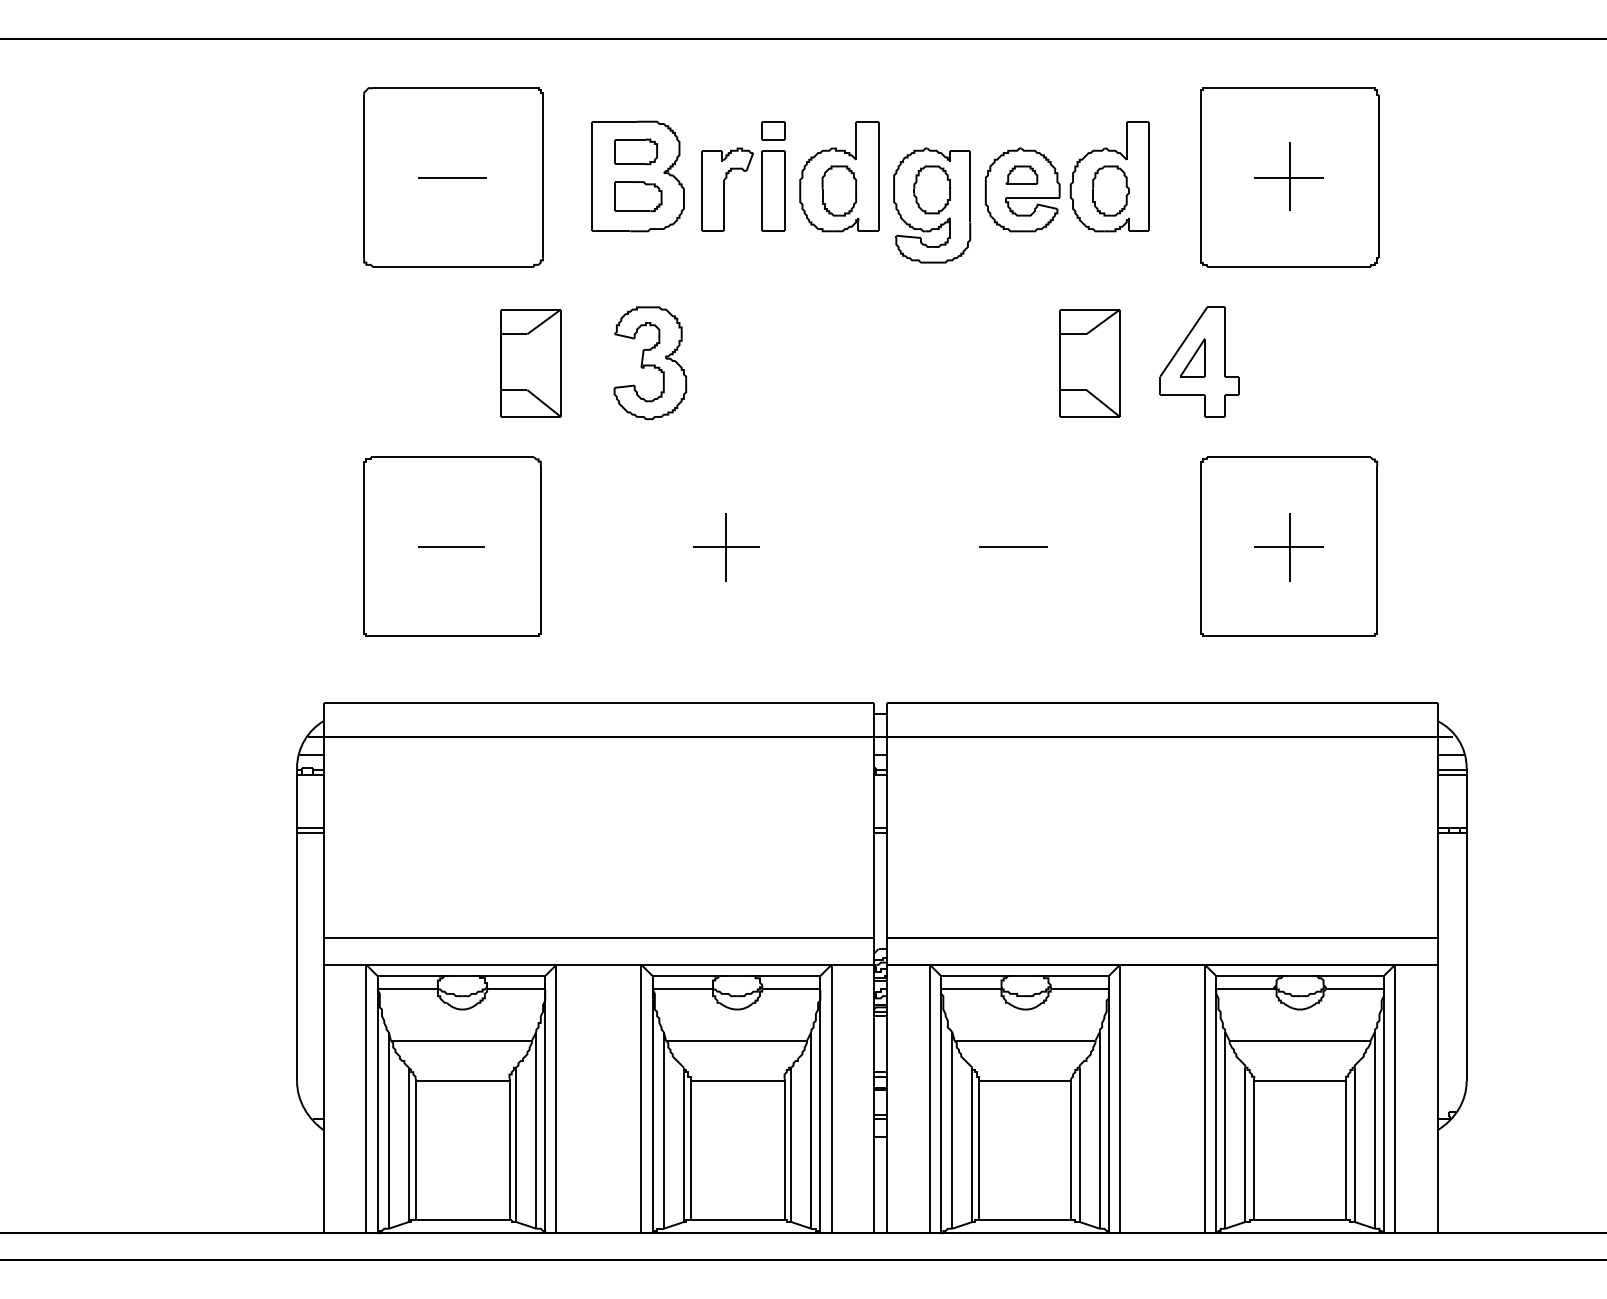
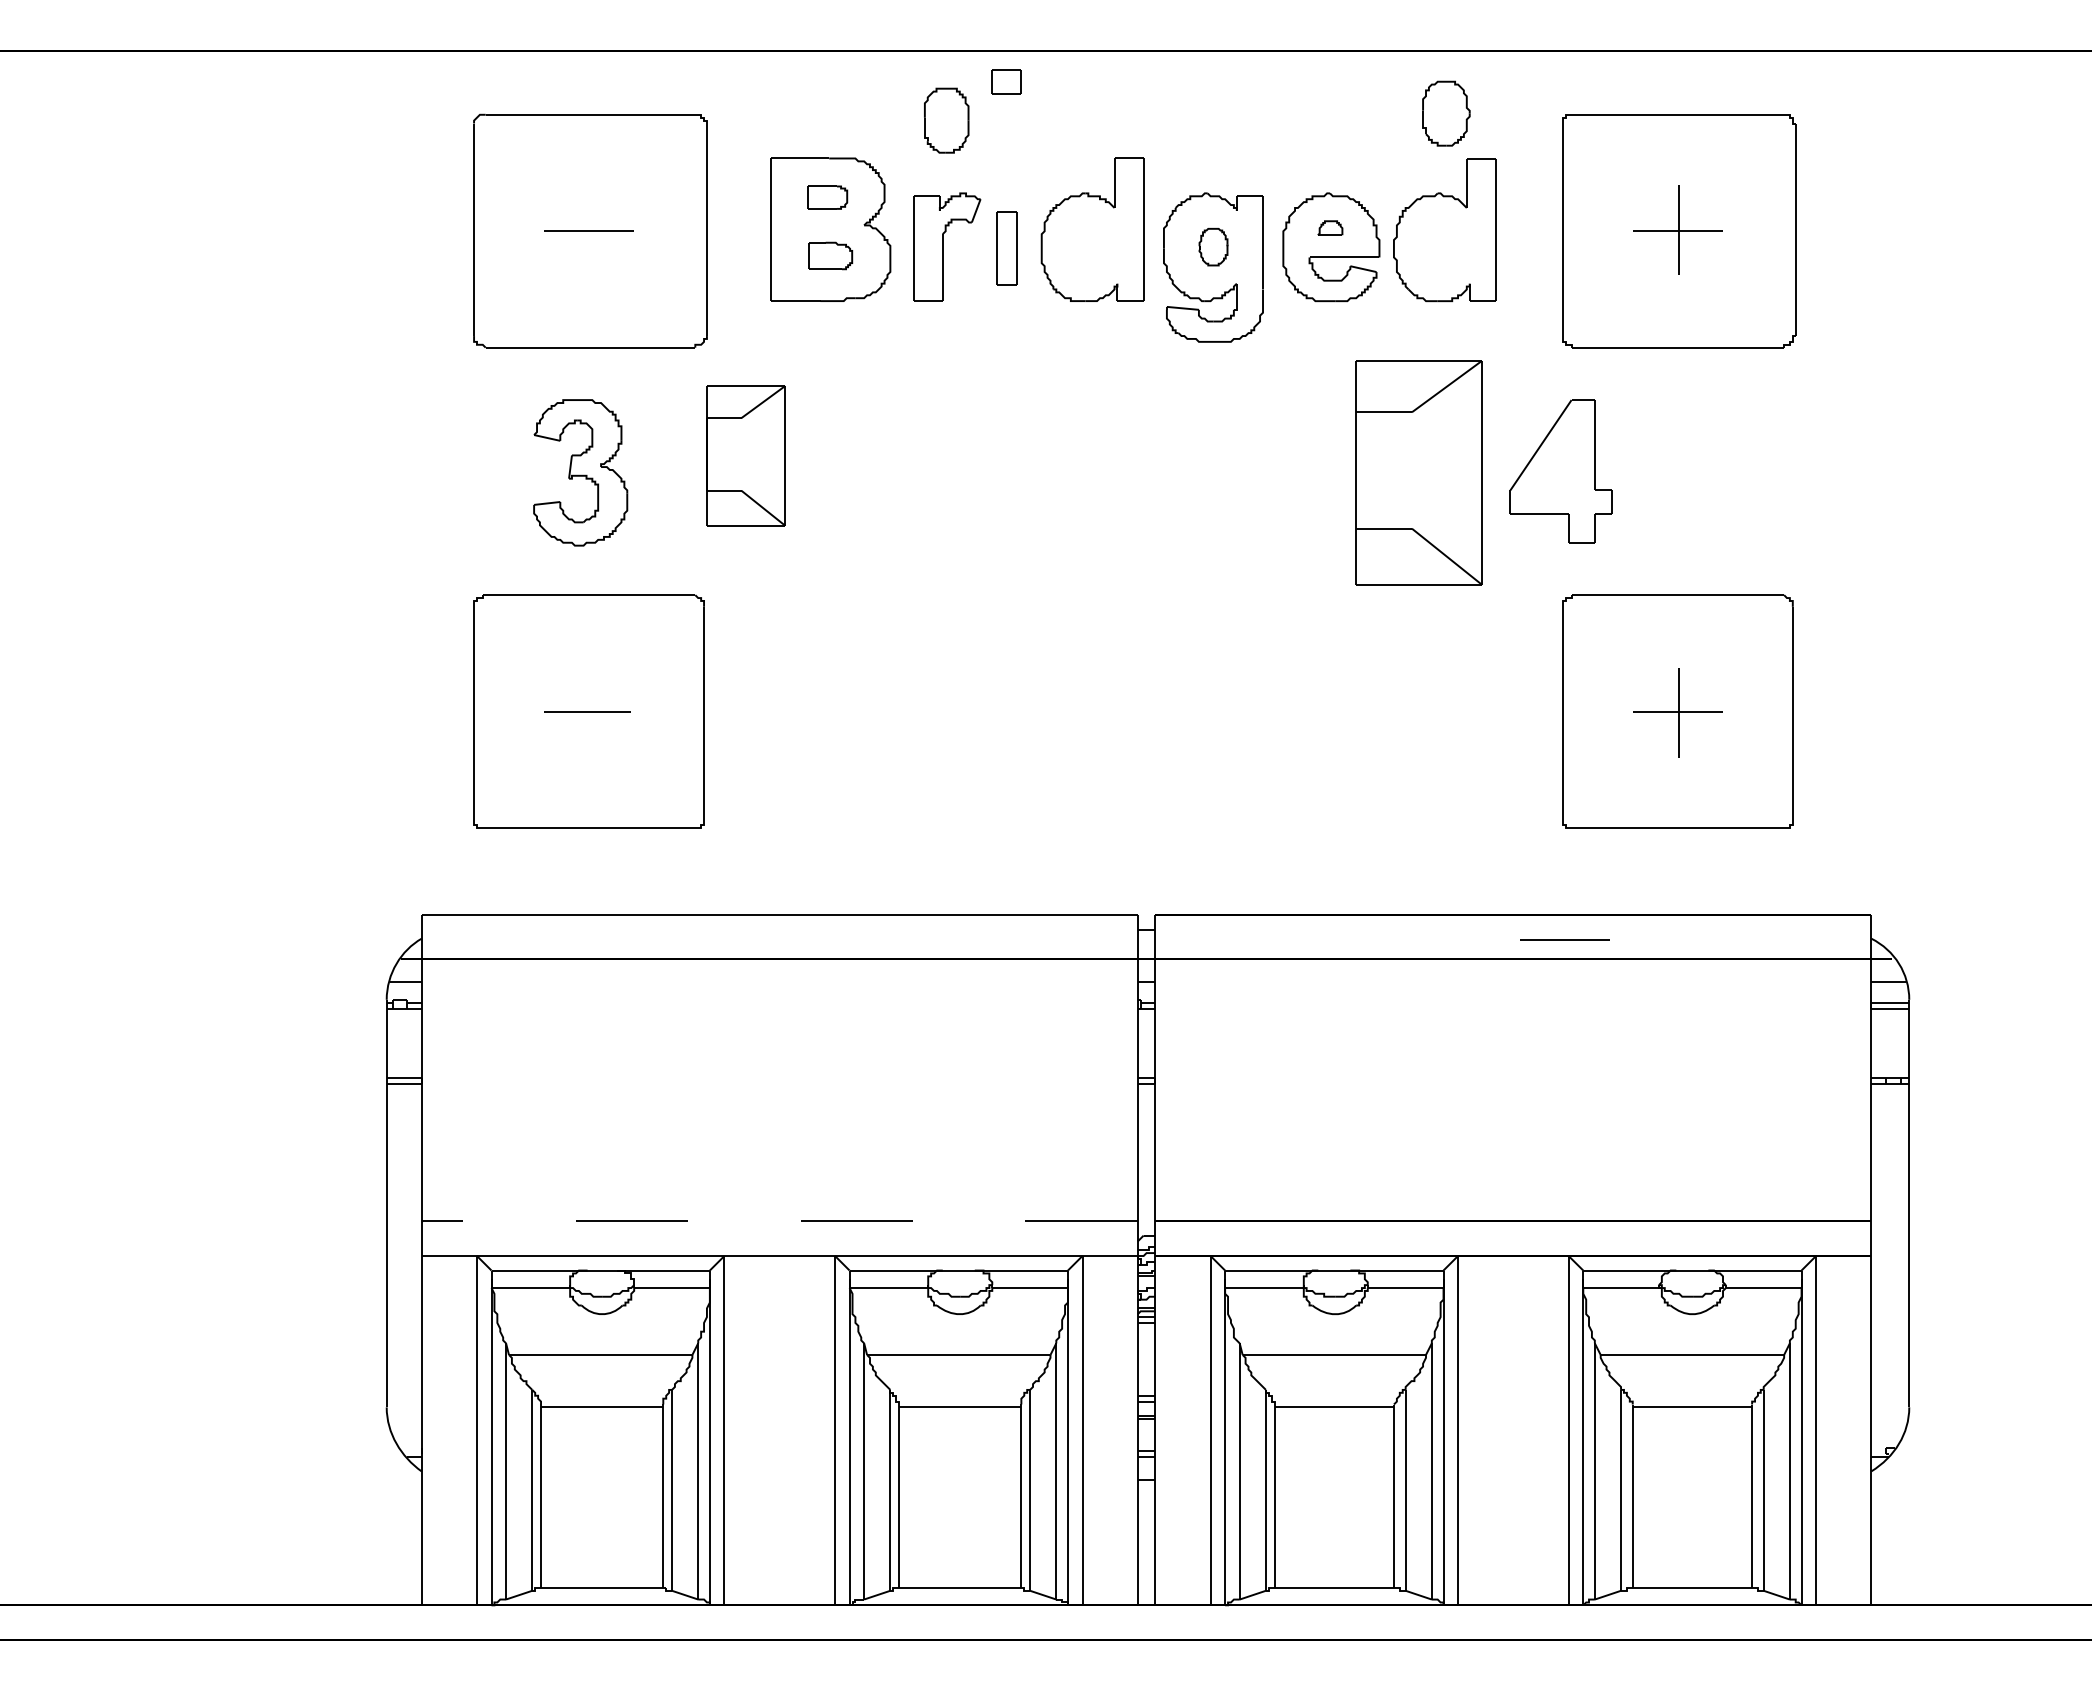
part: (773, 130) -> (1006, 81), moved
part: (635, 151) -> (827, 197), size x0.7
part: (1022, 174) -> (1330, 227), size x0.6
part: (932, 189) -> (1213, 246), size x0.6
part: (773, 190) -> (1006, 248), size x0.7
part: (839, 190) -> (946, 120), moved
part: (1111, 190) -> (1446, 113), moved
part: (637, 196) -> (830, 255), size x0.7
part: (1192, 357) -> (1552, 465), removed
part: (530, 362) -> (745, 455), moved
part: (650, 362) -> (580, 472), moved
part: (1089, 362) -> (1418, 472), size x1.6
line: (1013, 546) -> (1564, 939), moved
part: (726, 547) -> (945, 712), removed
line: (598, 938) -> (779, 1221), solid -> dashed

